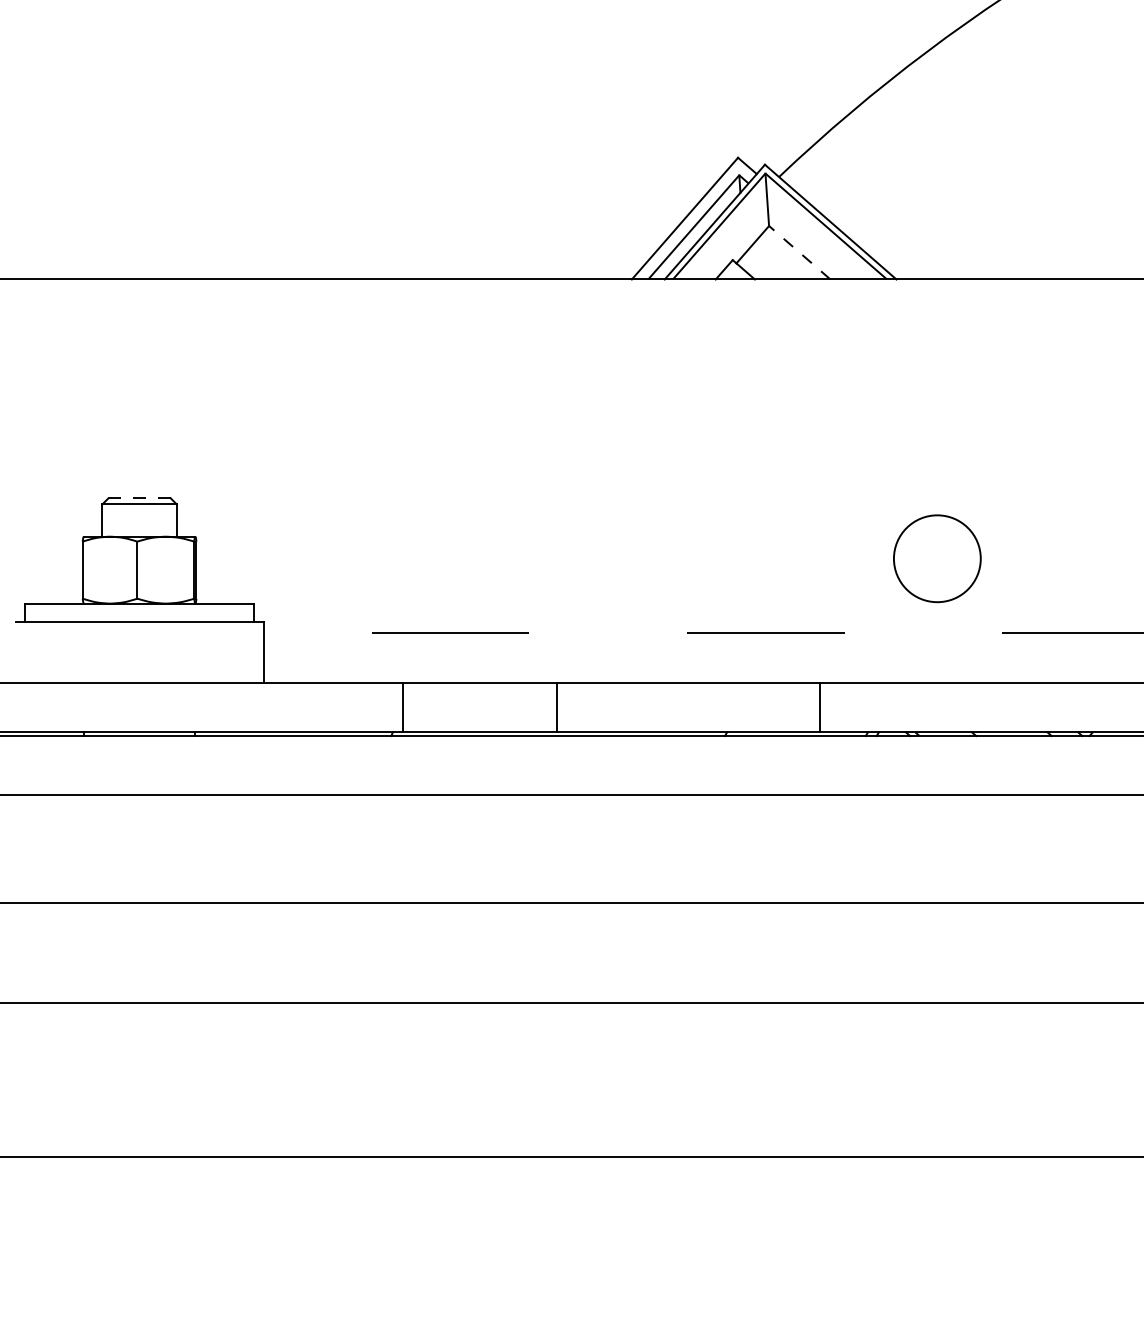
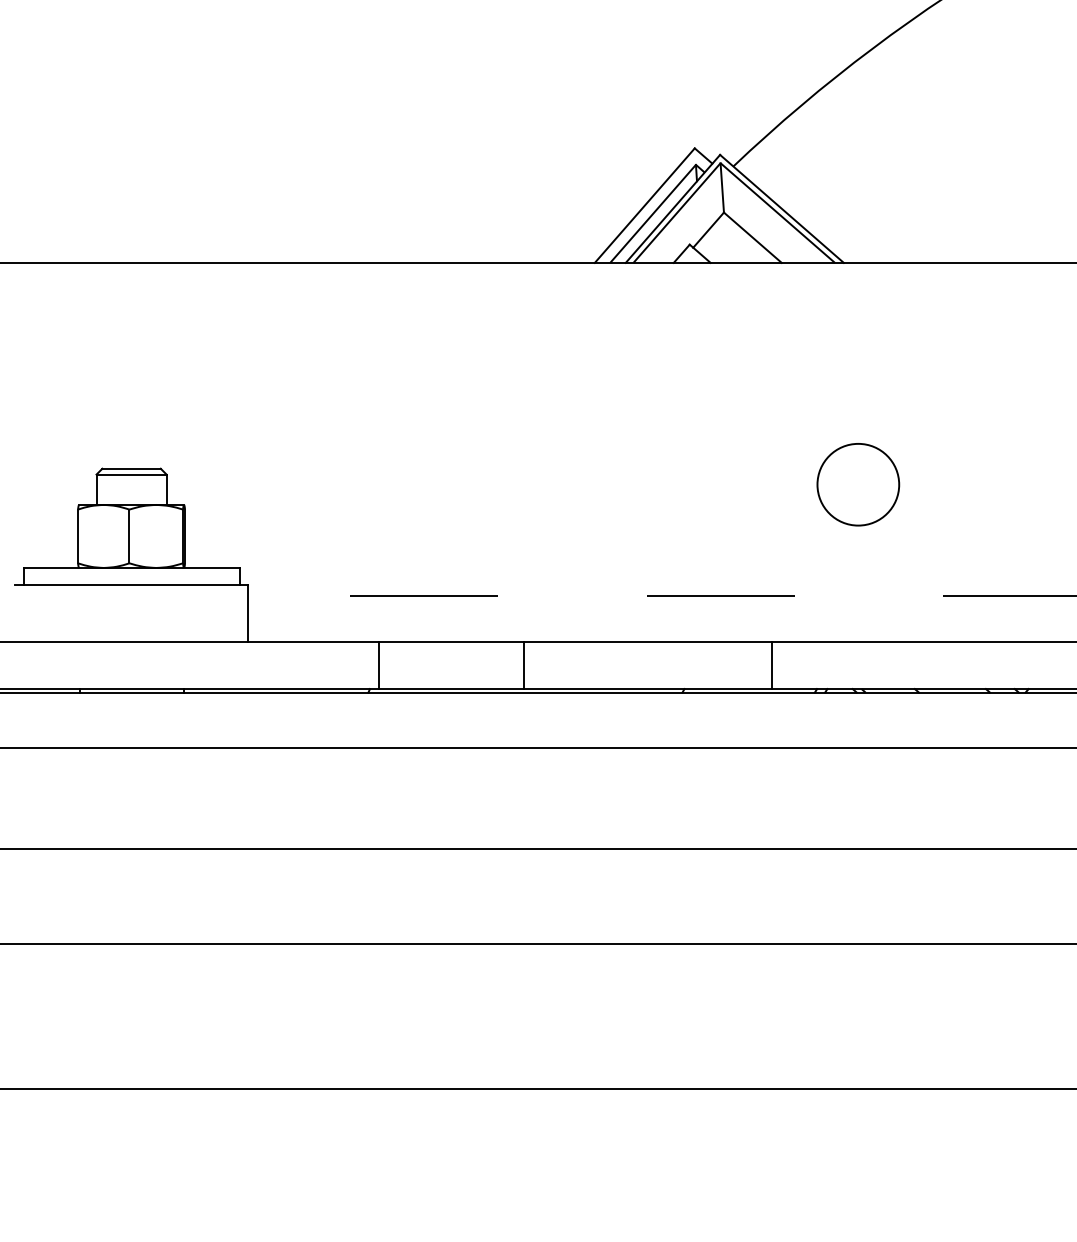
line: (799, 252) -> (752, 237), dashed -> solid
line: (140, 497) -> (132, 468), dashed -> solid
circle: (937, 558) -> (858, 484), moved

